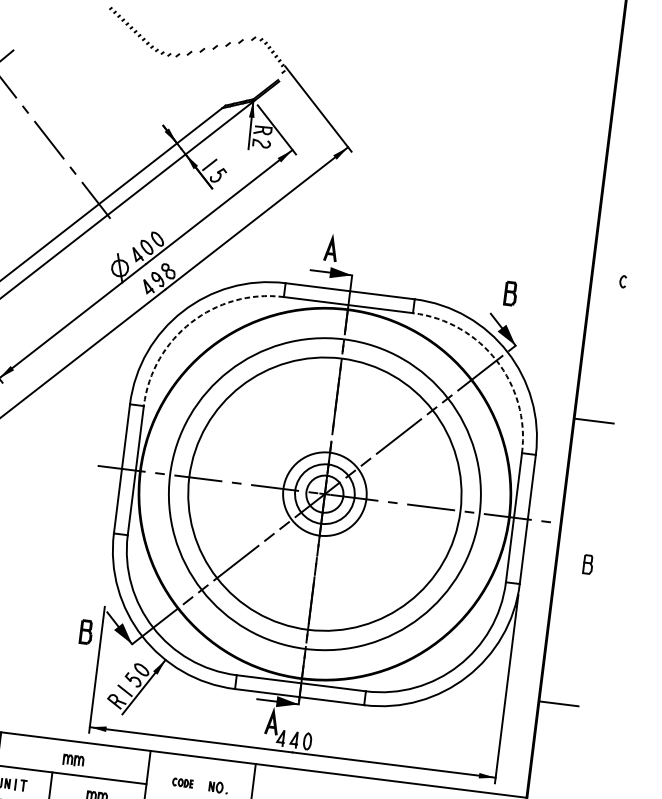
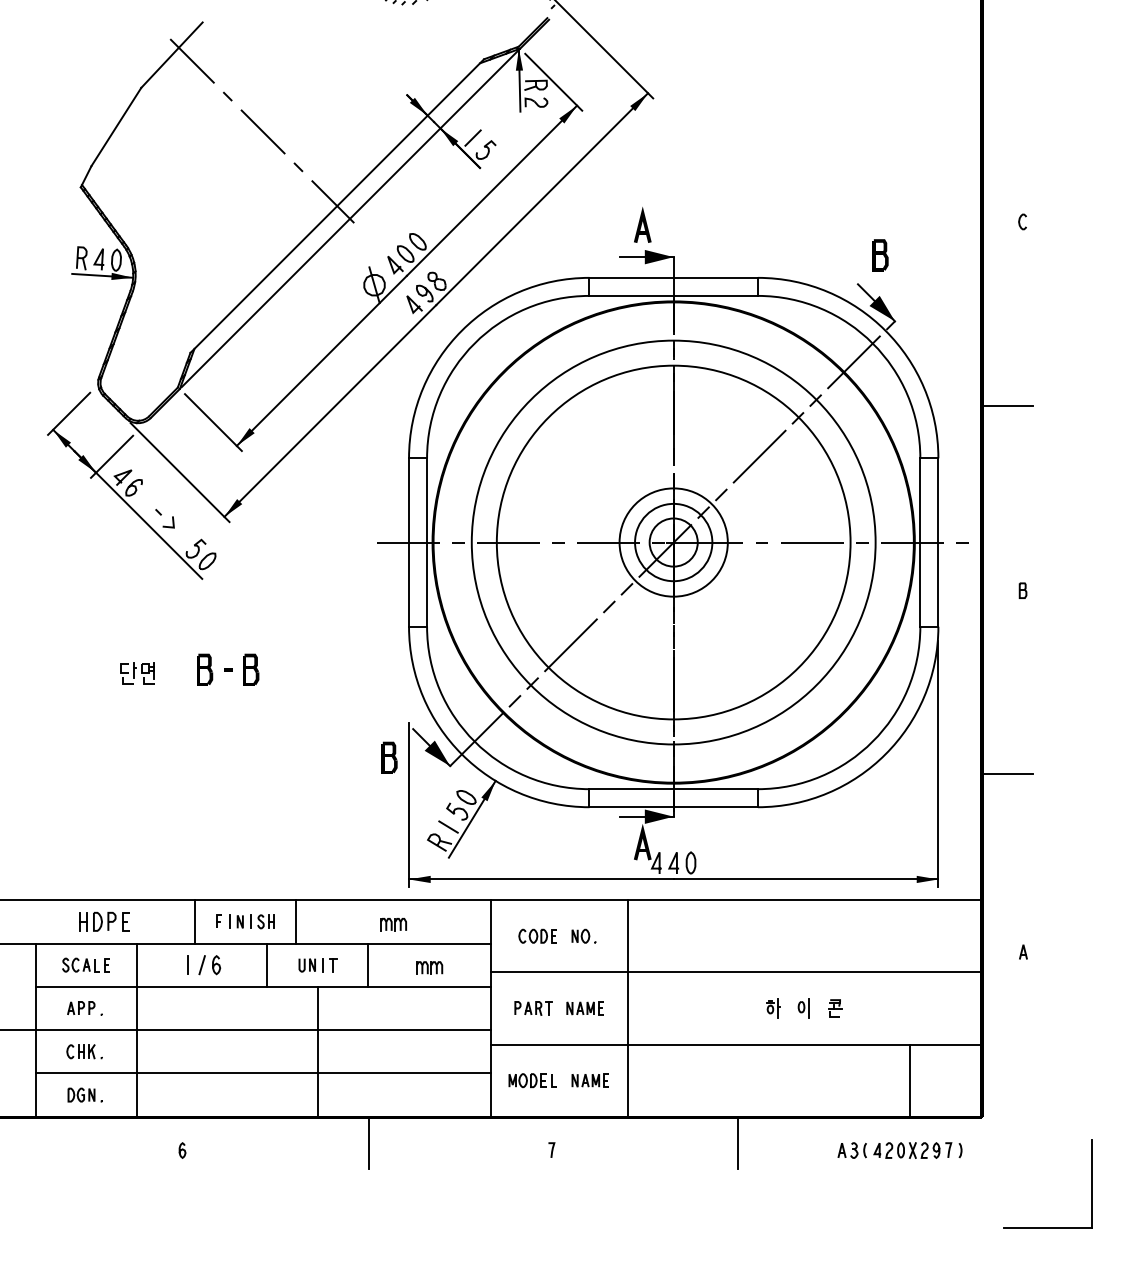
arc: (191, 322) -> (474, 343), dashed -> solid
arc: (496, 360) -> (872, 343), dashed -> solid
part: (587, 564) -> (1022, 590), size x0.62
part: (182, 782) -> (537, 935), size x1.43

